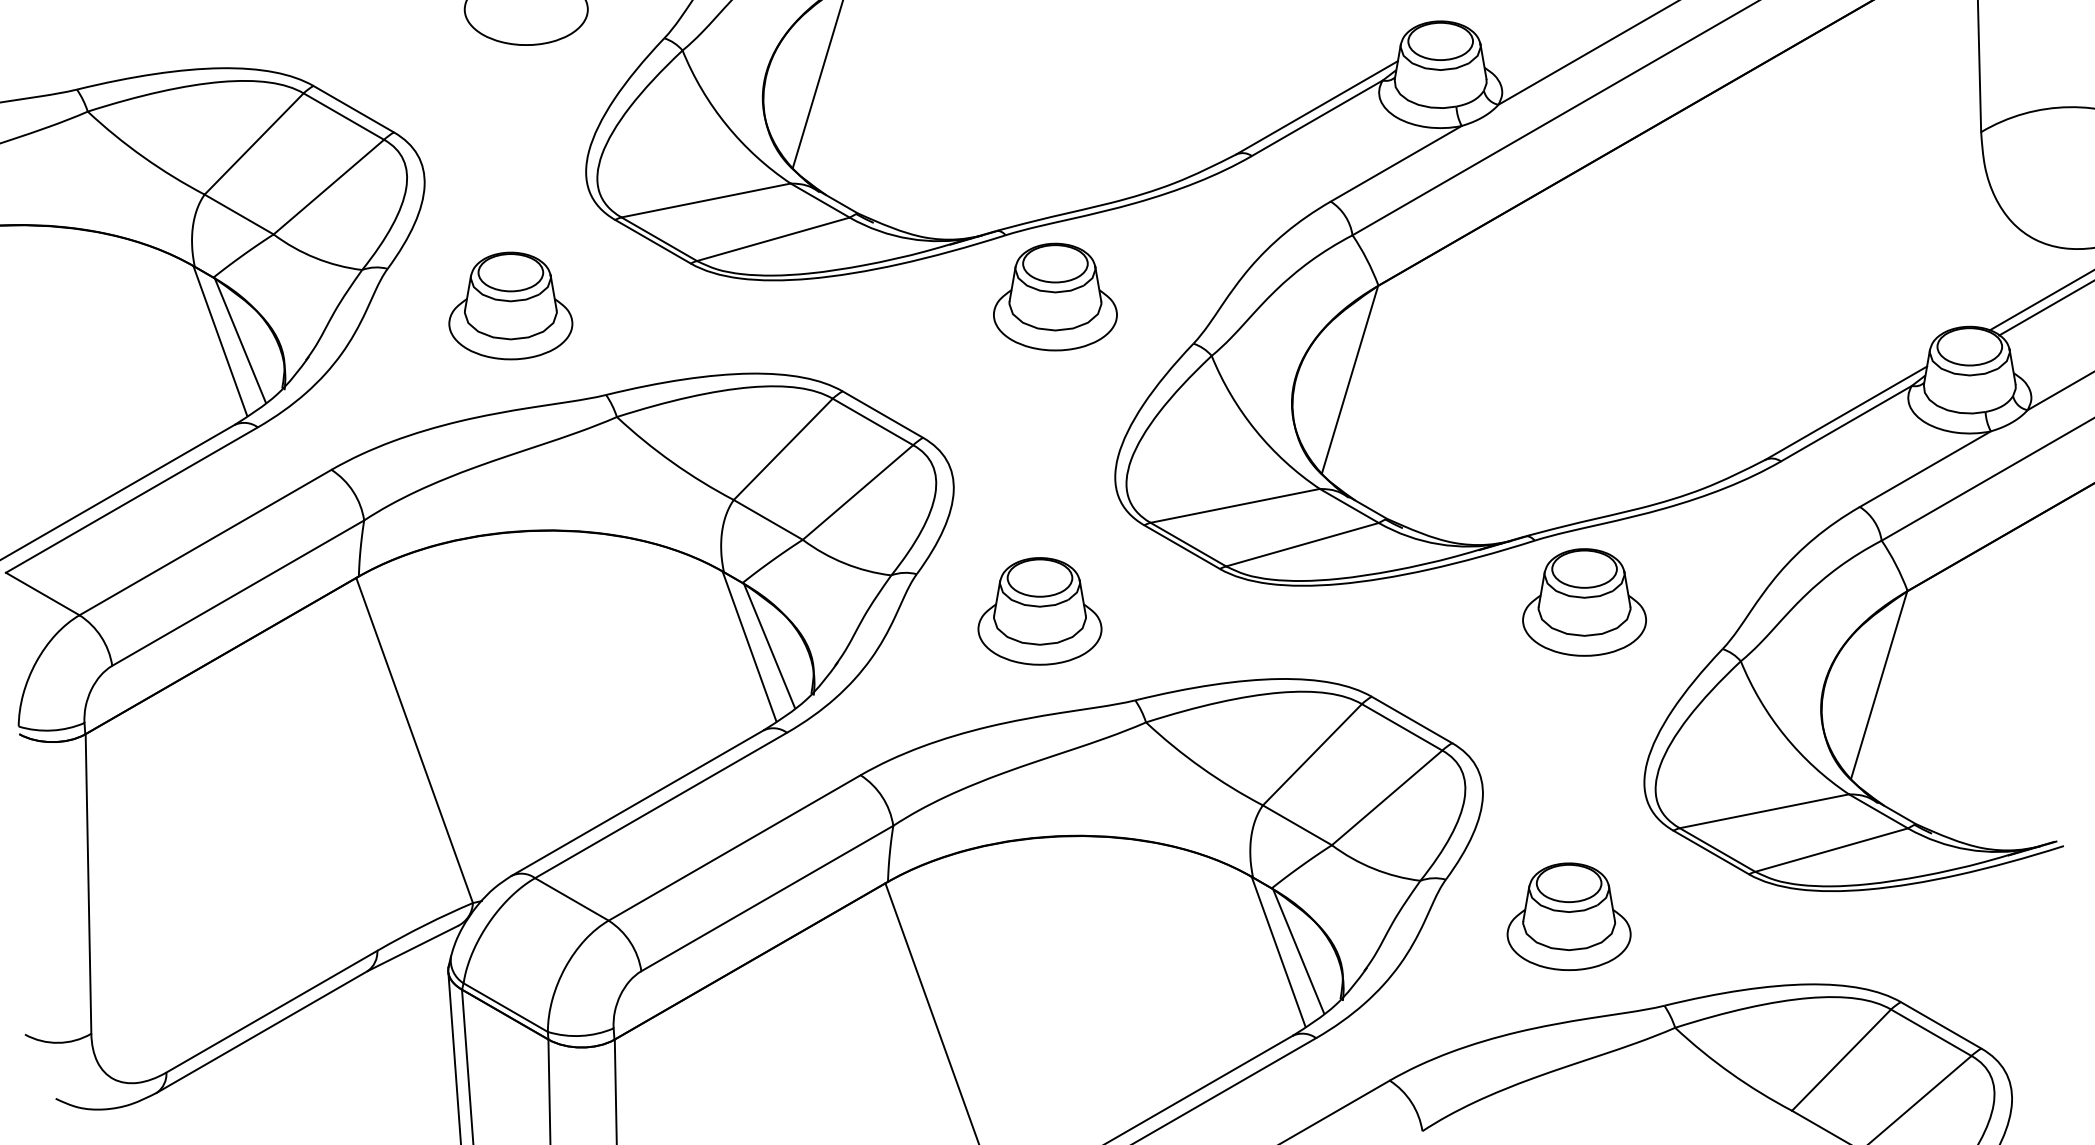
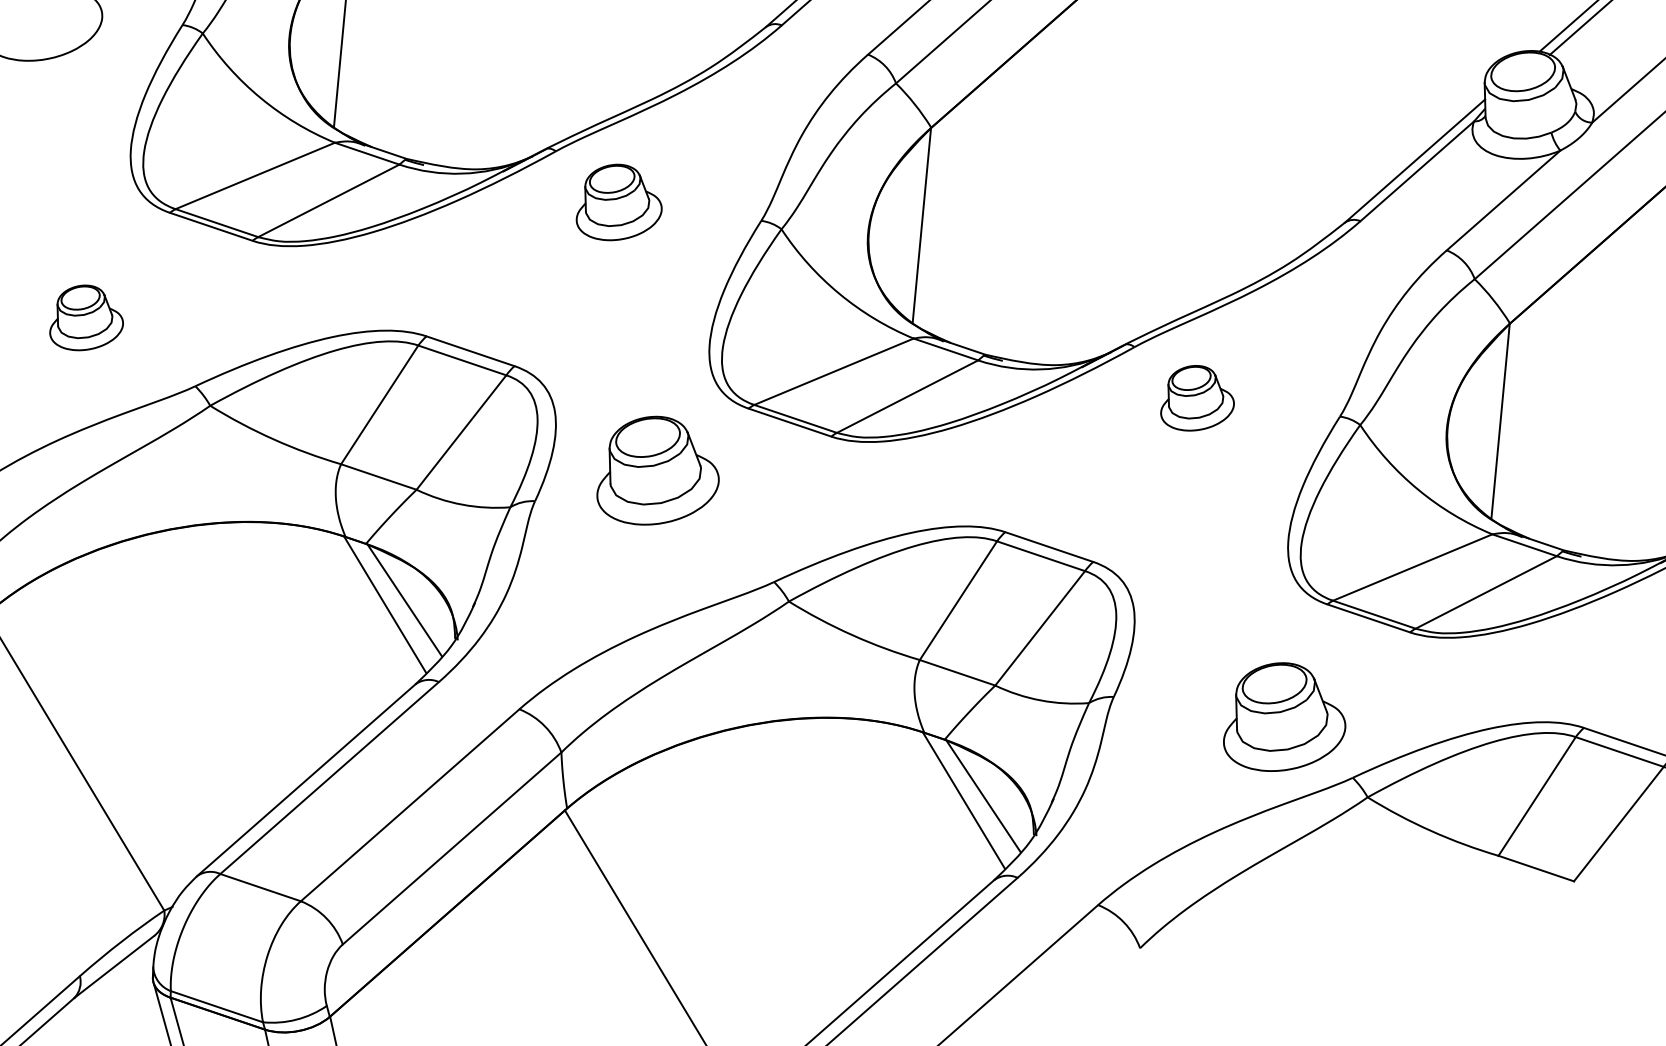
part: (1055, 296) -> (616, 201), size x0.7
part: (510, 305) -> (84, 317), size x0.6
part: (1584, 602) -> (1195, 398), size x0.6
part: (1039, 611) -> (654, 470), moved
part: (1568, 916) -> (1280, 716), moved

